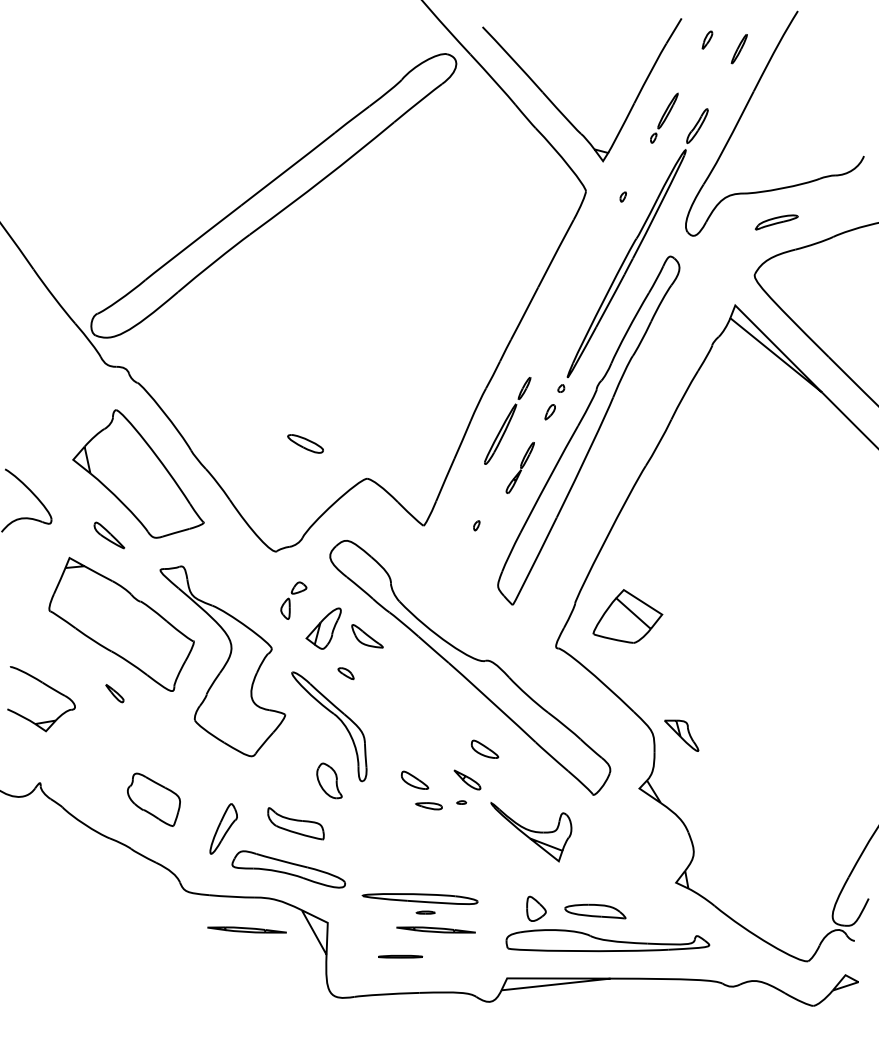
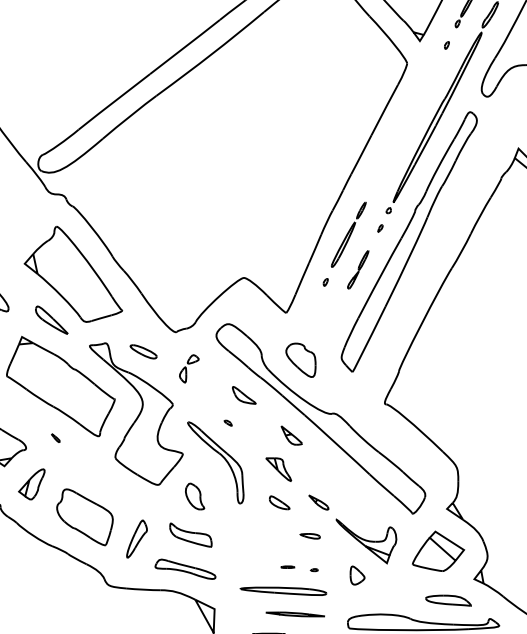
part: (622, 196) -> (446, 45), moved
part: (549, 412) -> (379, 228), size x0.62
part: (305, 443) -> (143, 351), moved
part: (476, 525) -> (325, 282), moved
part: (109, 535) -> (51, 320), size x1.43
part: (443, 589) -> (300, 360), added
part: (627, 616) -> (438, 551), moved
part: (323, 628) -> (31, 484), moved
part: (345, 673) -> (227, 423), size x0.62
part: (430, 690) -> (291, 435), added
part: (114, 693) -> (55, 438), size x0.62
part: (681, 735) -> (278, 469), moved
part: (484, 748) -> (331, 479), removed
part: (329, 780) -> (195, 496), moved
part: (153, 799) -> (84, 517), size x1.43
part: (461, 802) -> (314, 570), moved
part: (428, 806) -> (309, 536), moved
part: (288, 869) -> (185, 569), size x0.71
part: (536, 908) -> (357, 575), moved
part: (595, 911) -> (448, 600), moved
line: (425, 912) -> (287, 567), moved
part: (246, 929) -> (154, 614), removed

